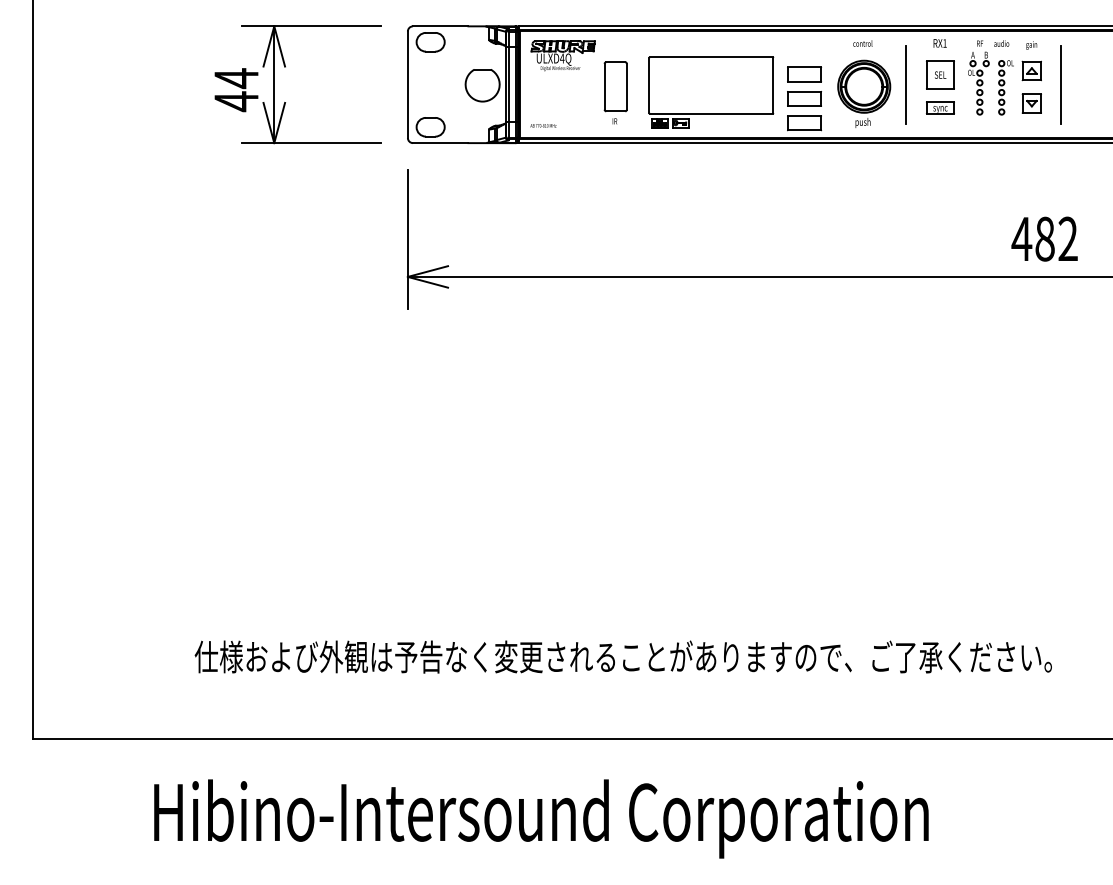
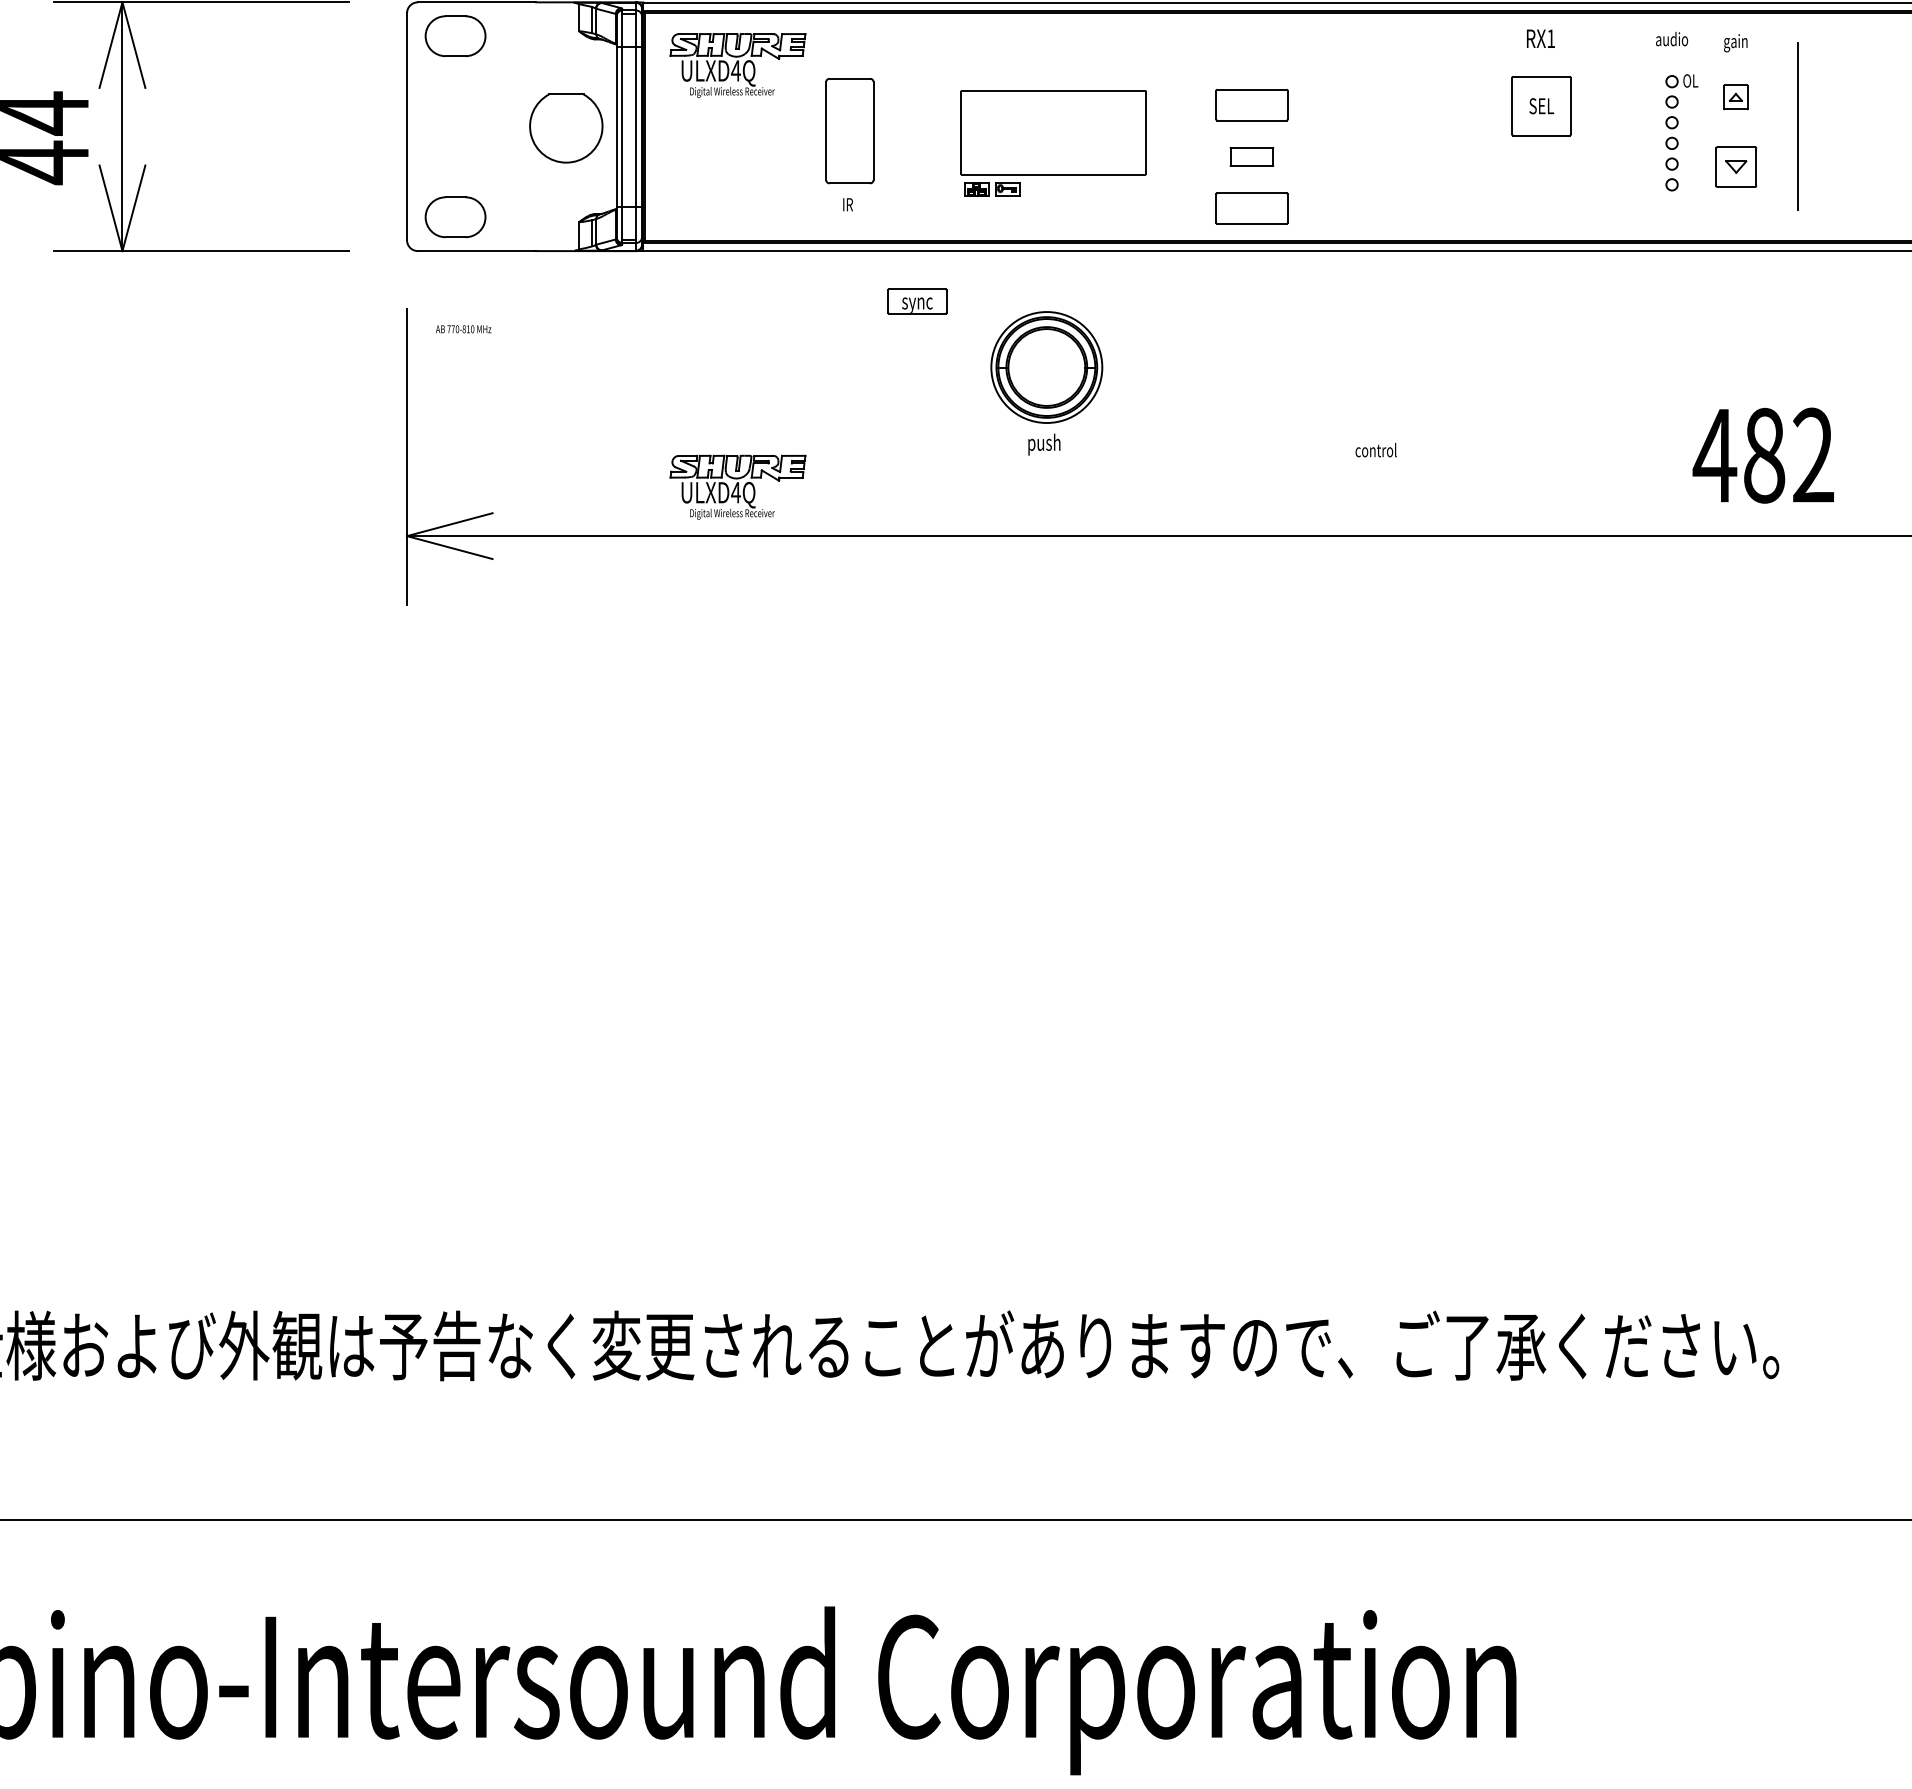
text: (862, 43) -> (1375, 449), moved
part: (1031, 70) -> (1735, 96), size x0.6
part: (978, 77) -> (1622, 111), removed
line: (906, 84) -> (1469, 126), removed
part: (711, 92) -> (1053, 143), size x0.7
part: (864, 93) -> (1047, 381), moved
part: (804, 98) -> (1251, 156), size x0.6
part: (940, 107) -> (917, 300), moved
text: (543, 125) -> (463, 328), moved
part: (562, 253) -> (736, 486), added

